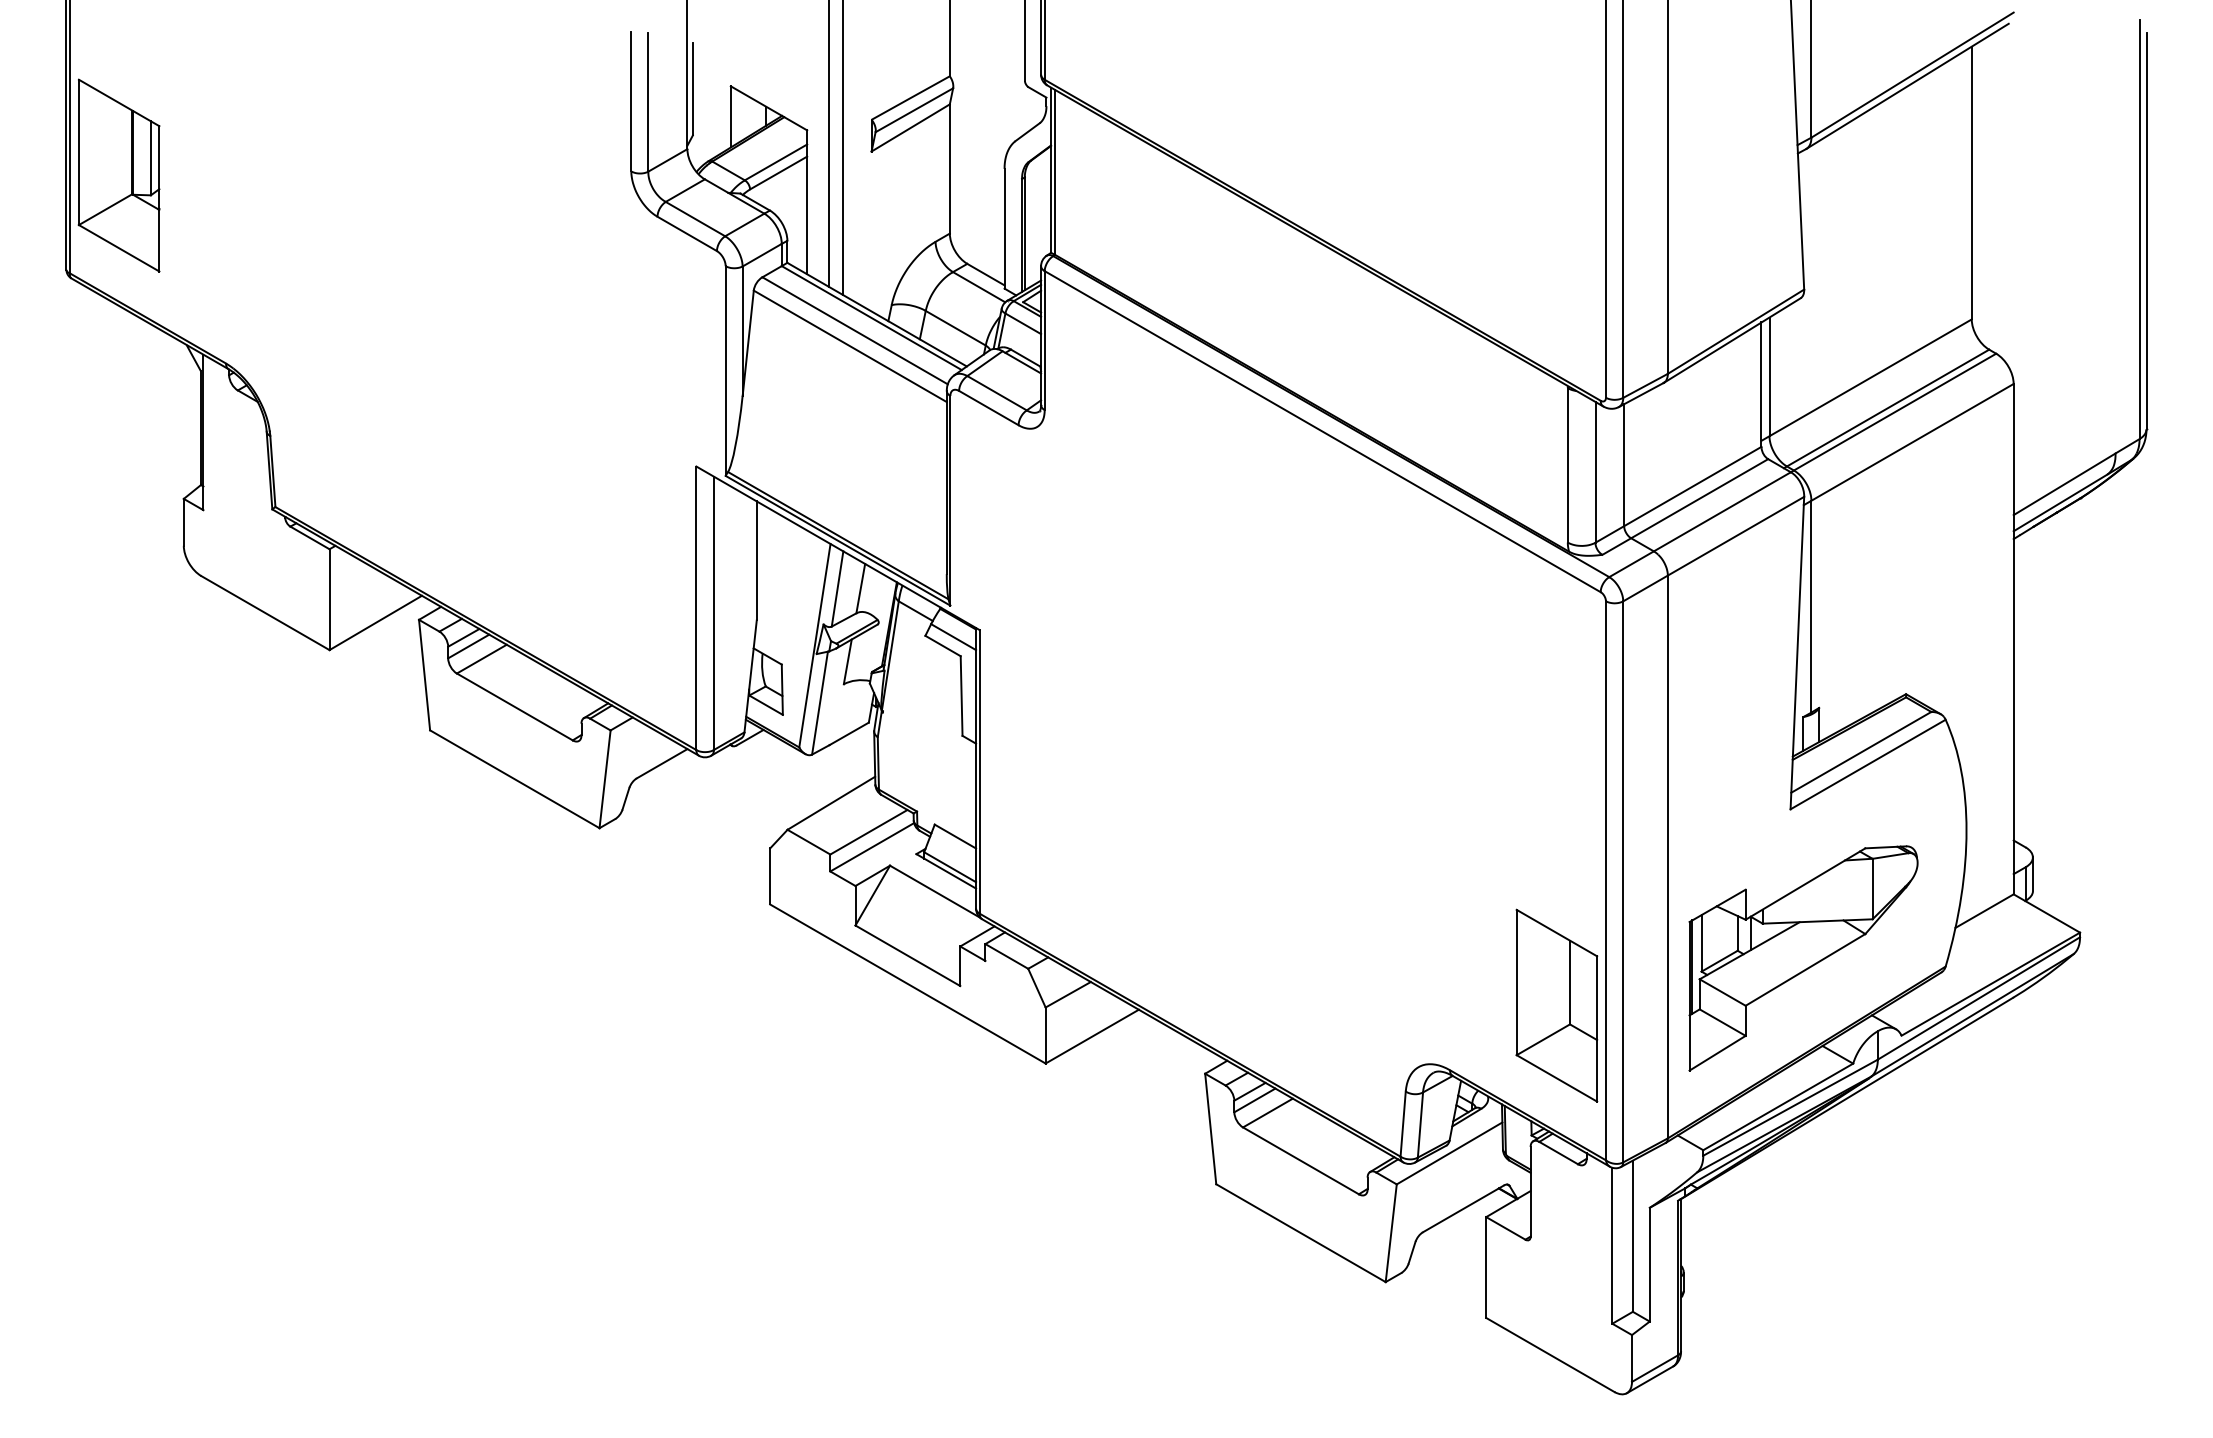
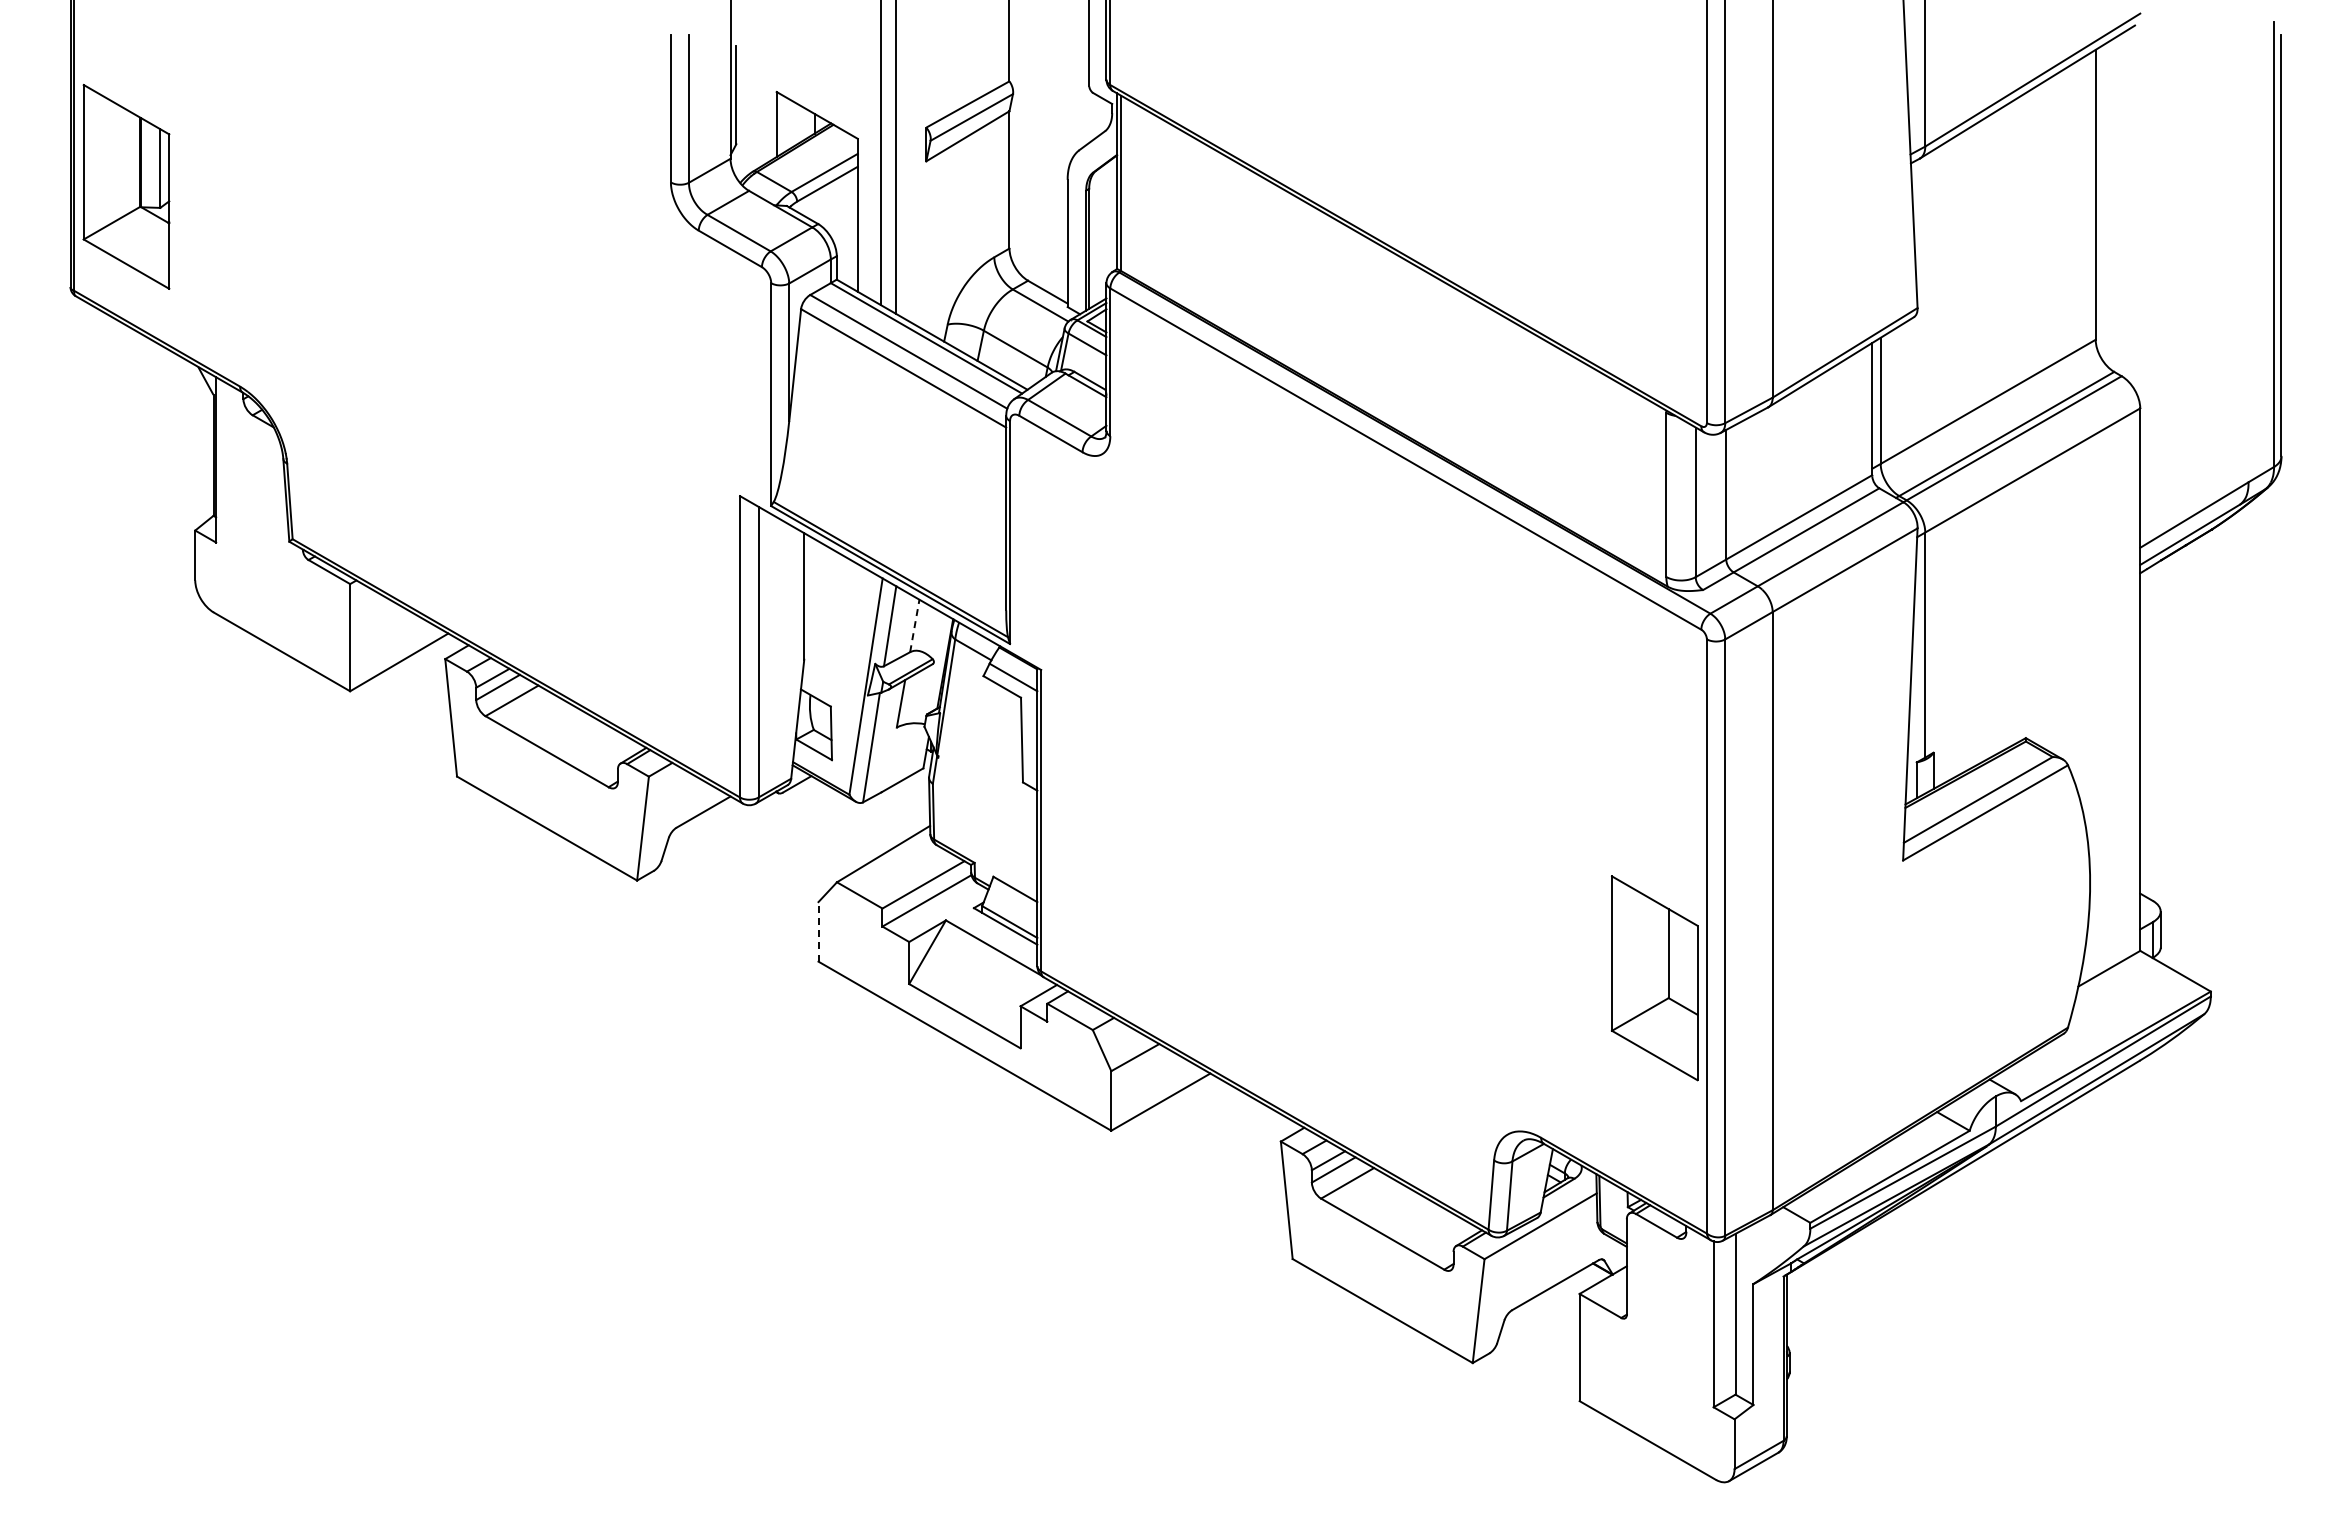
line: (860, 588) -> (914, 625), solid -> dashed
line: (770, 876) -> (818, 931), solid -> dashed
part: (1803, 957) -> (1916, 1018), removed
part: (1556, 1005) -> (1654, 978), moved

